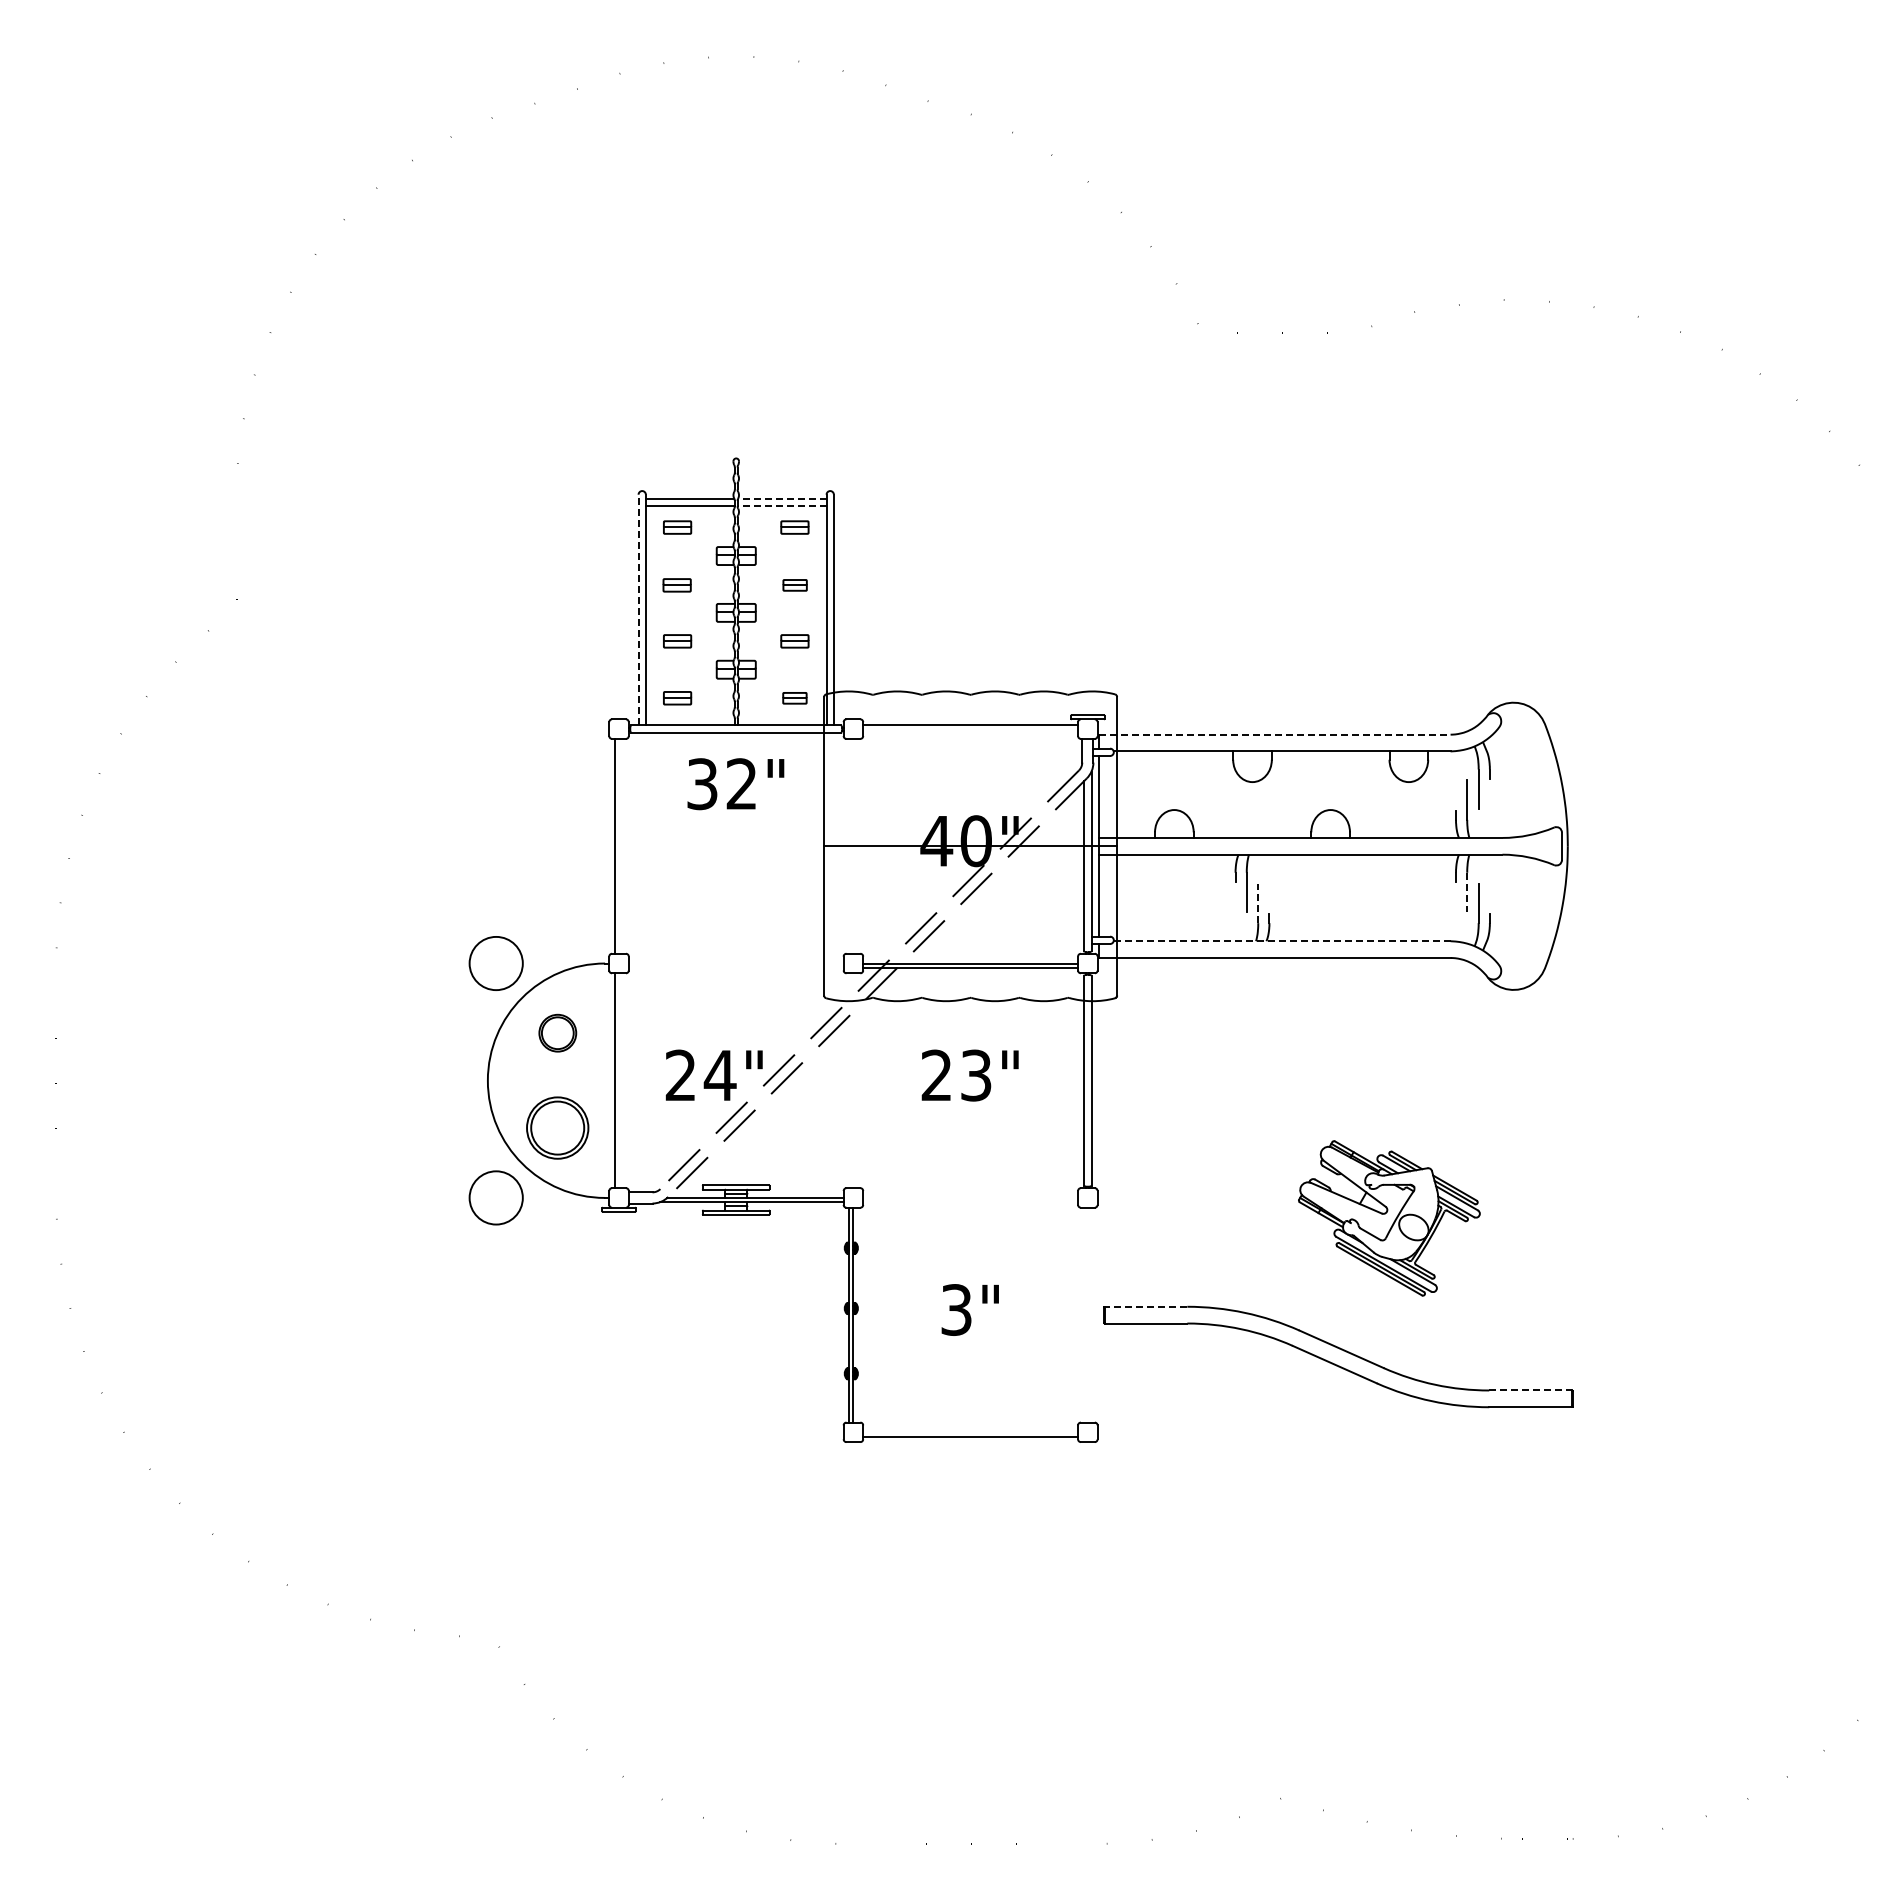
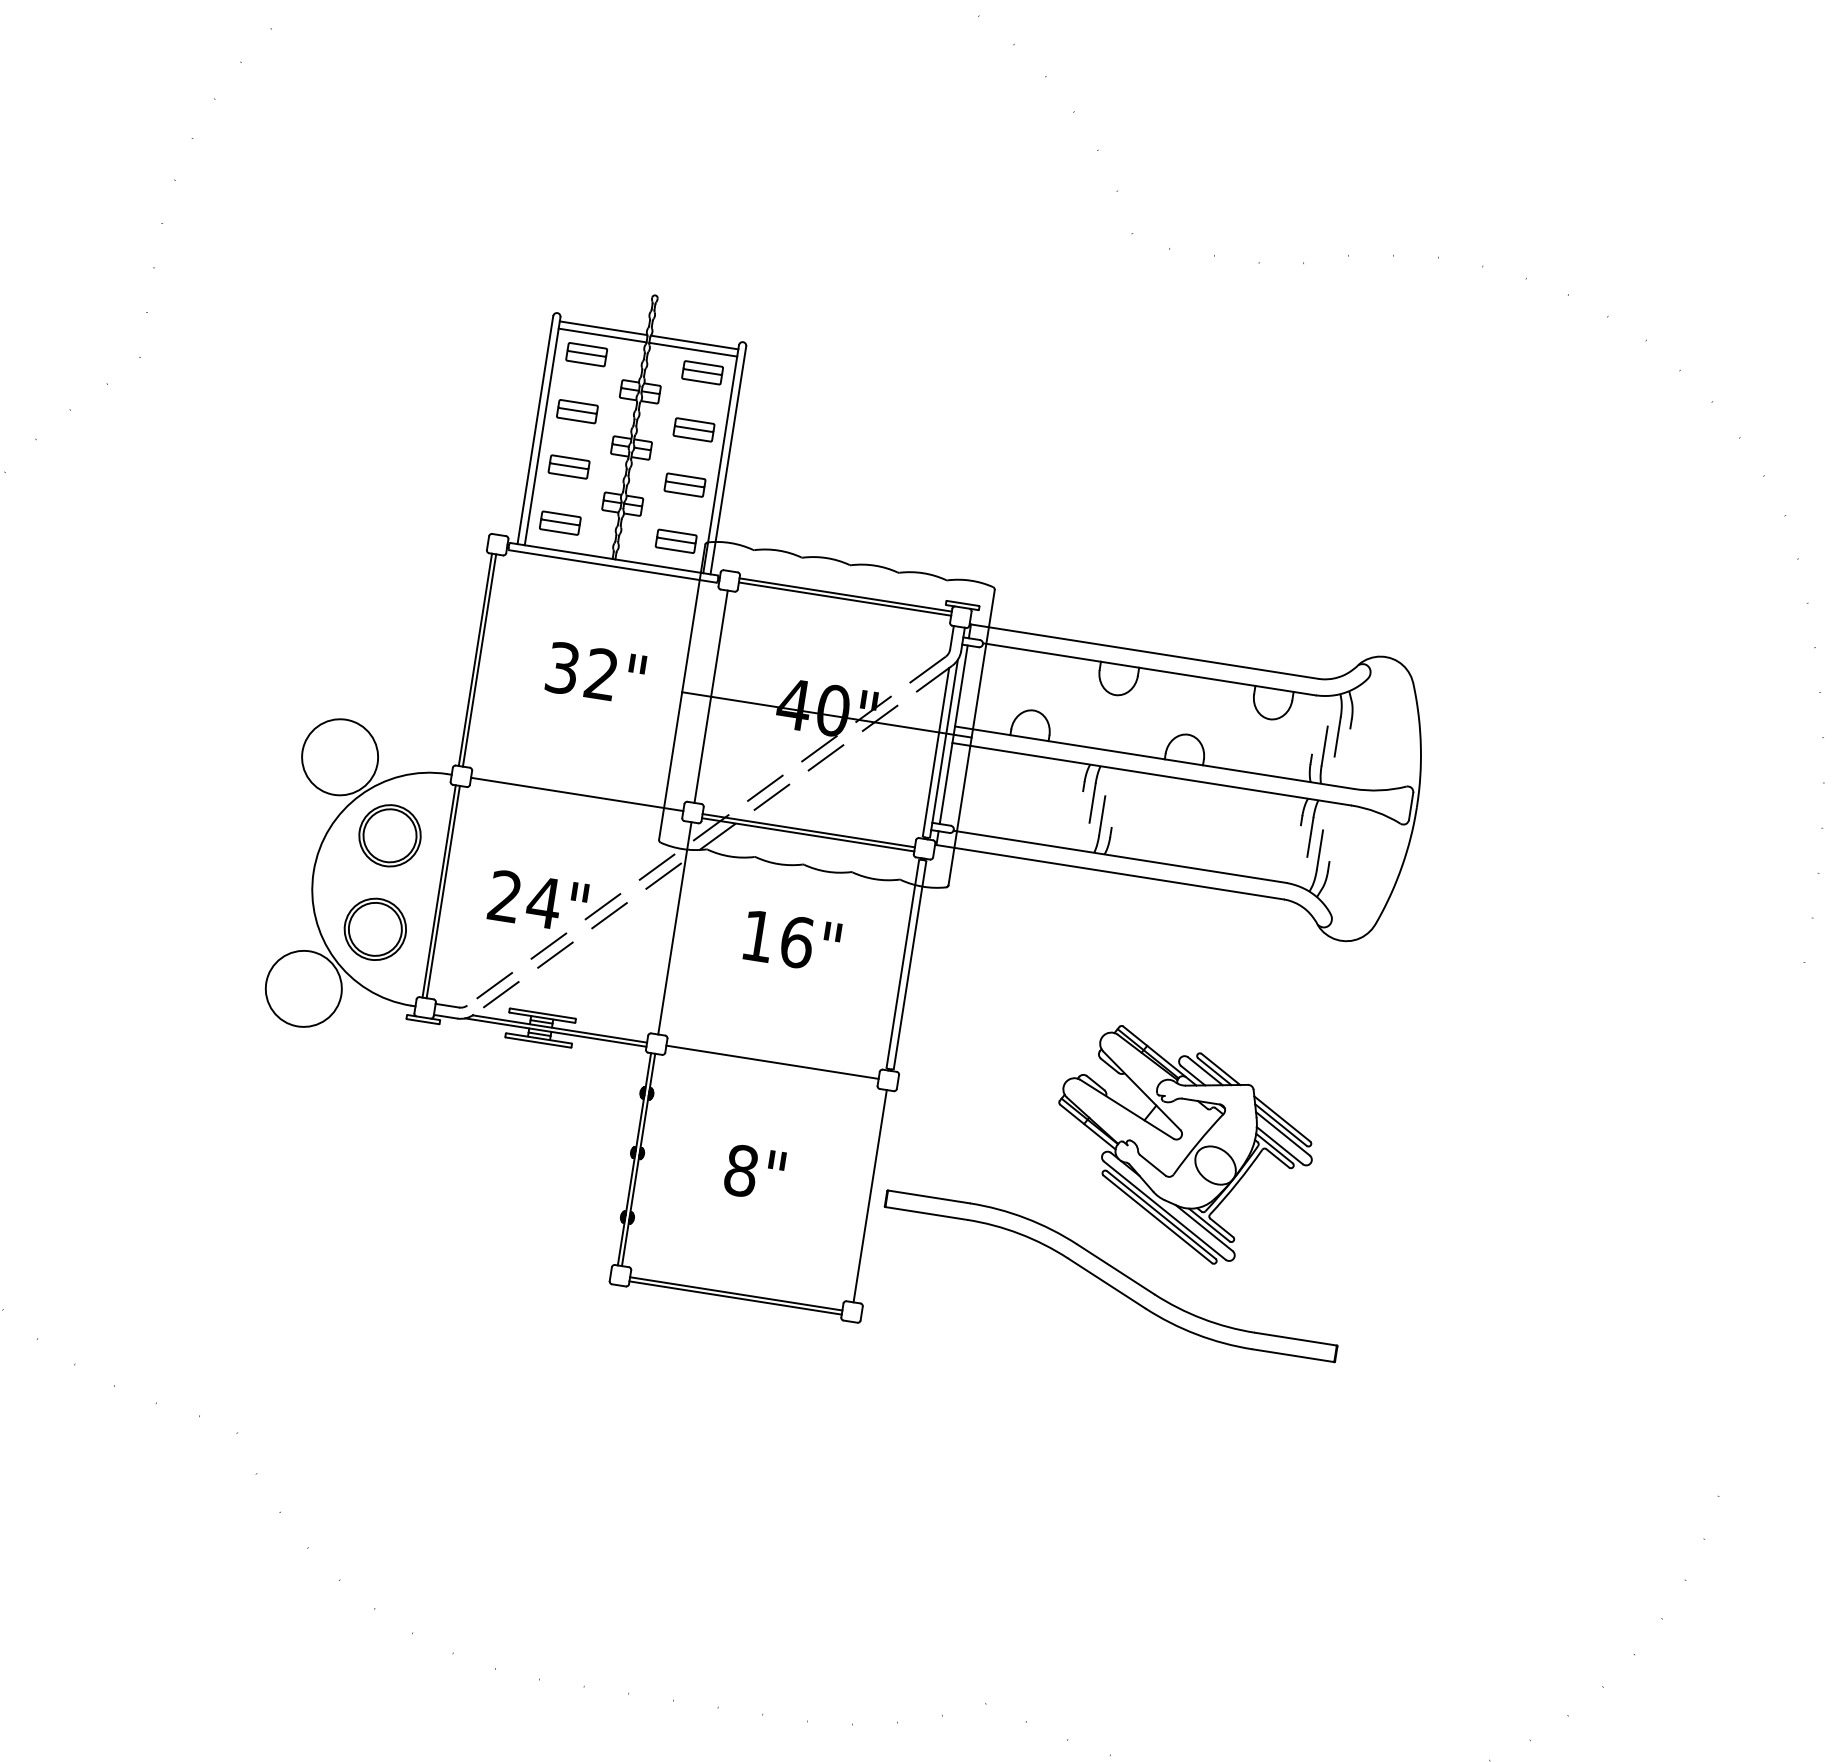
line: (781, 498) -> (693, 341), dashed -> solid
line: (781, 506) -> (692, 349), dashed -> solid
part: (677, 527) -> (586, 354), size x1.43
part: (794, 527) -> (702, 372), size x1.43
part: (676, 585) -> (576, 411), size x1.43
part: (794, 585) -> (693, 429), size x1.67
line: (638, 609) -> (535, 429), dashed -> solid
part: (677, 641) -> (569, 467), size x1.43
part: (794, 641) -> (684, 485), size x1.43
part: (677, 698) -> (560, 523), size x1.43
part: (794, 698) -> (675, 541), size x1.67
line: (970, 729) -> (844, 599), added
line: (1274, 734) -> (1144, 651), dashed -> solid
text: (735, 784) -> (595, 673), moved
line: (619, 845) -> (480, 659), added
line: (853, 845) -> (711, 695), added
line: (1467, 892) -> (1310, 837), dashed -> solid
line: (1258, 903) -> (1102, 815), dashed -> solid
line: (1282, 941) -> (1120, 857), dashed -> solid
circle: (496, 963) -> (340, 757), size x1.43
line: (735, 963) -> (576, 794), added
part: (557, 1032) -> (389, 834), size x1.67
text: (956, 1075) -> (777, 939), 23" -> 16"
line: (619, 1080) -> (443, 891), added
line: (853, 1080) -> (674, 928), added
circle: (496, 1197) -> (304, 988), size x1.43
line: (970, 1197) -> (772, 1061), added
part: (1389, 1218) -> (1183, 1147), size x1.43
line: (1145, 1306) -> (928, 1196), dashed -> solid
text: (956, 1309) -> (741, 1170), 3" -> 8"
line: (1087, 1314) -> (869, 1195), added
line: (1531, 1390) -> (1296, 1339), dashed -> solid
line: (970, 1432) -> (736, 1293), added

